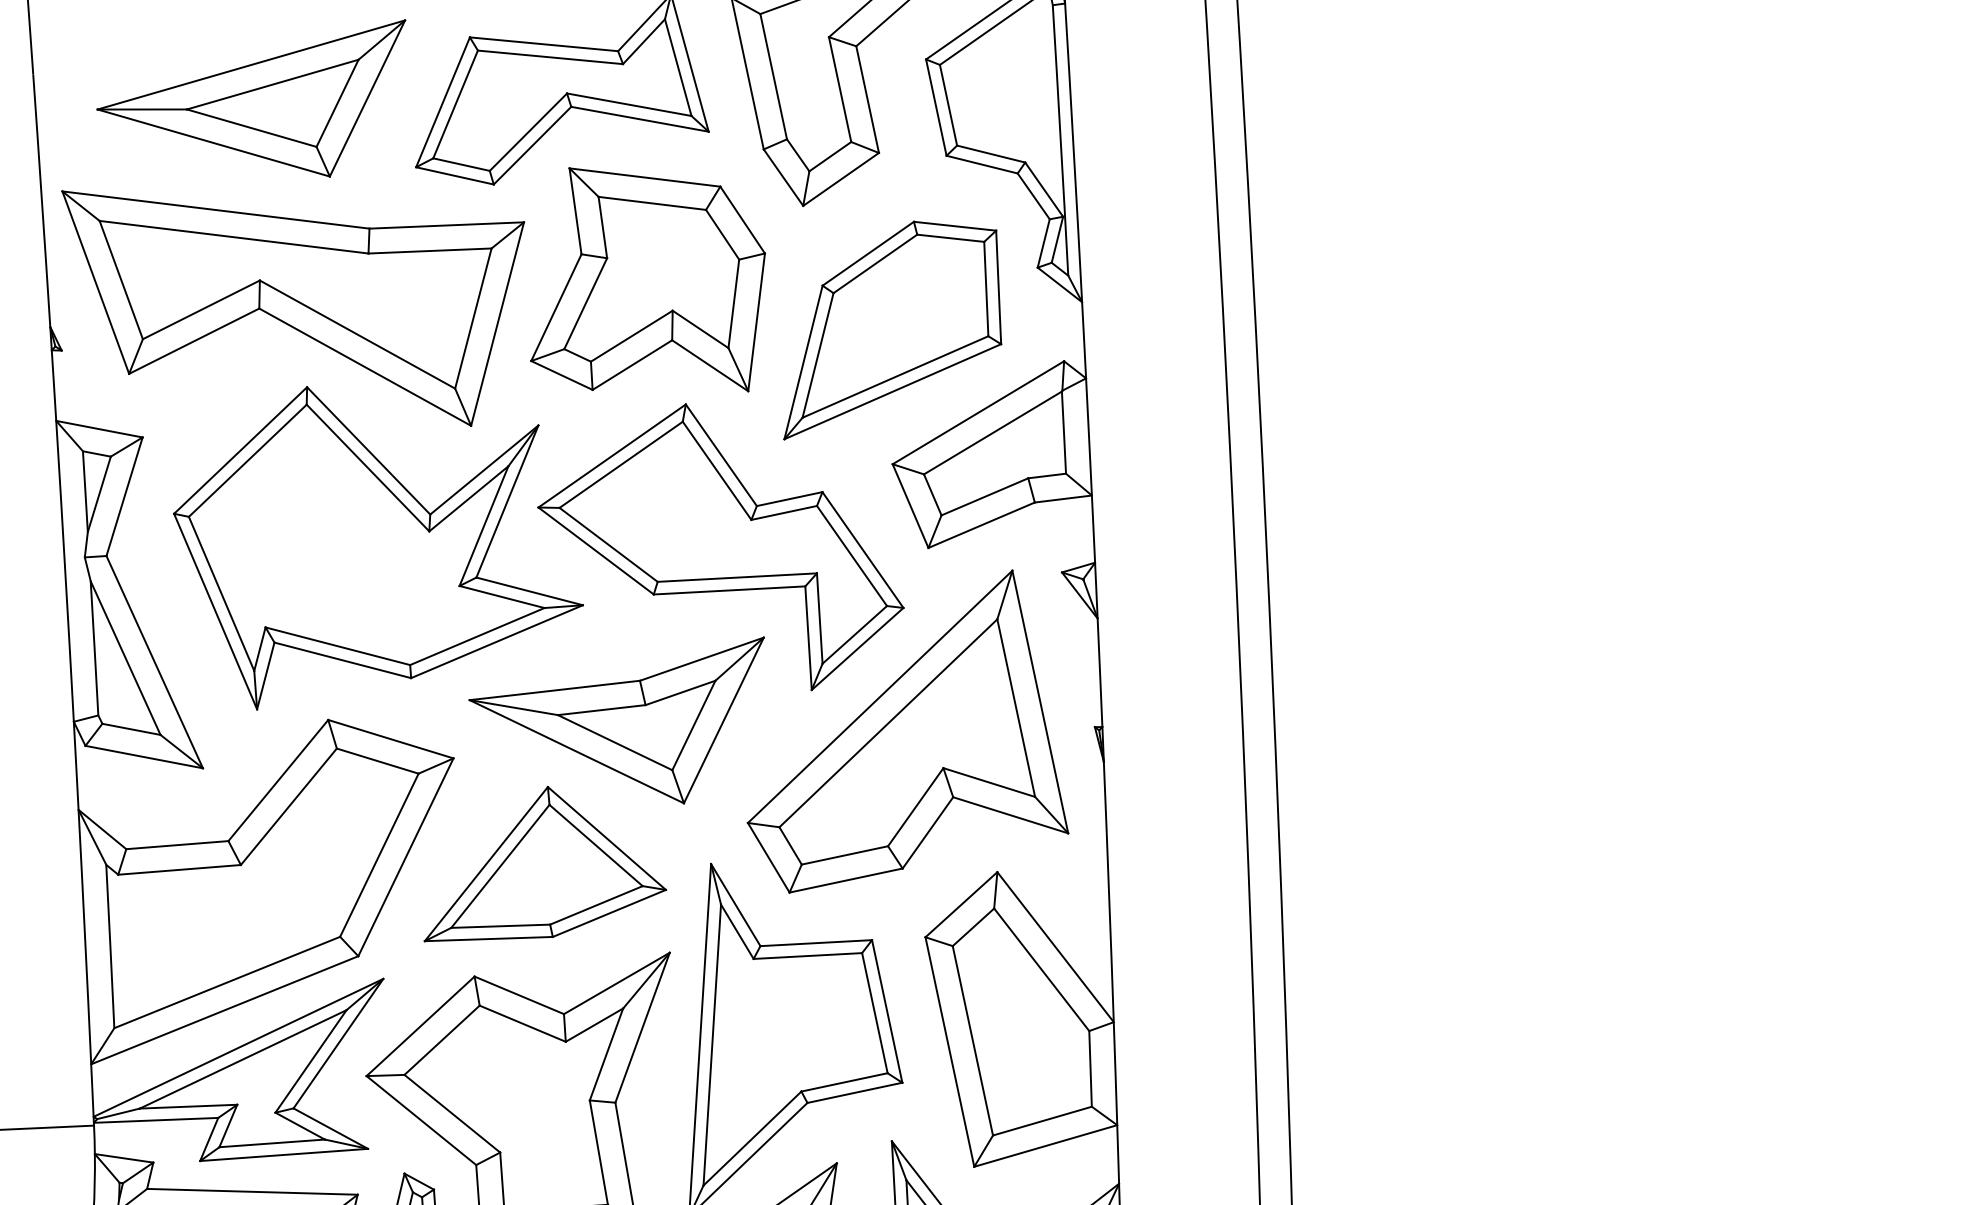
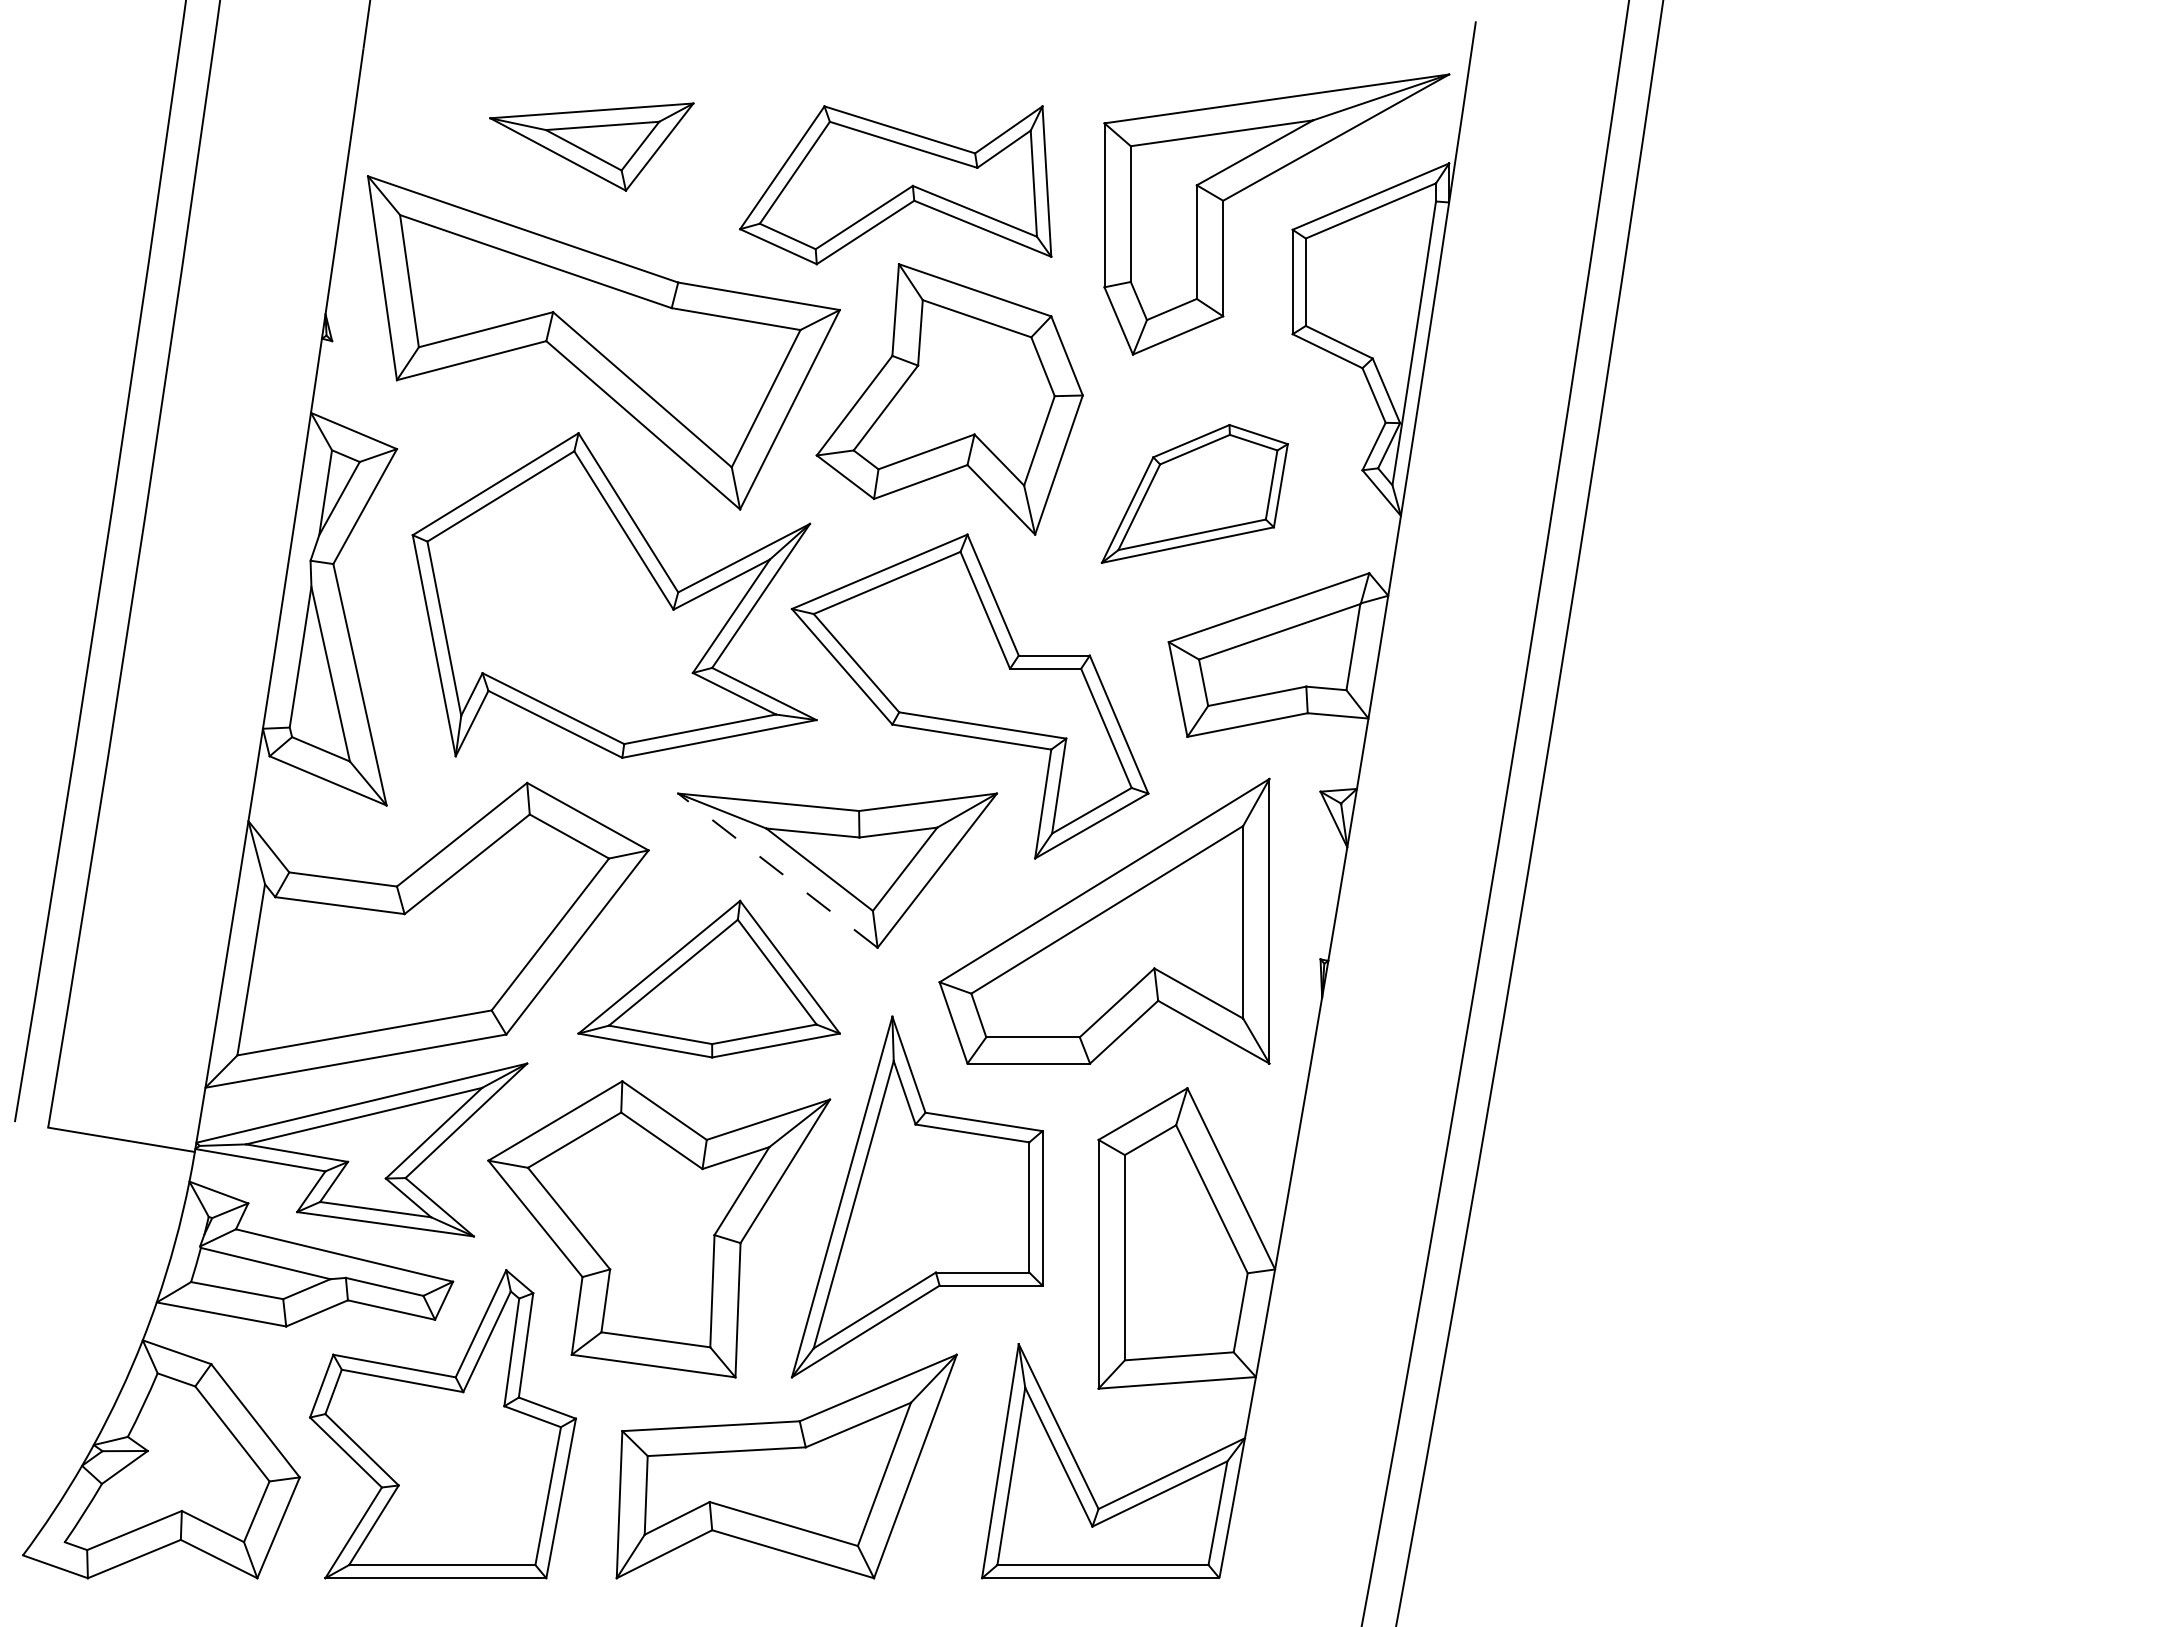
part: (262, 120) -> (591, 146), size x0.6
part: (887, 322) -> (1194, 493), size x0.7
line: (576, 751) -> (777, 870), solid -> dashed

